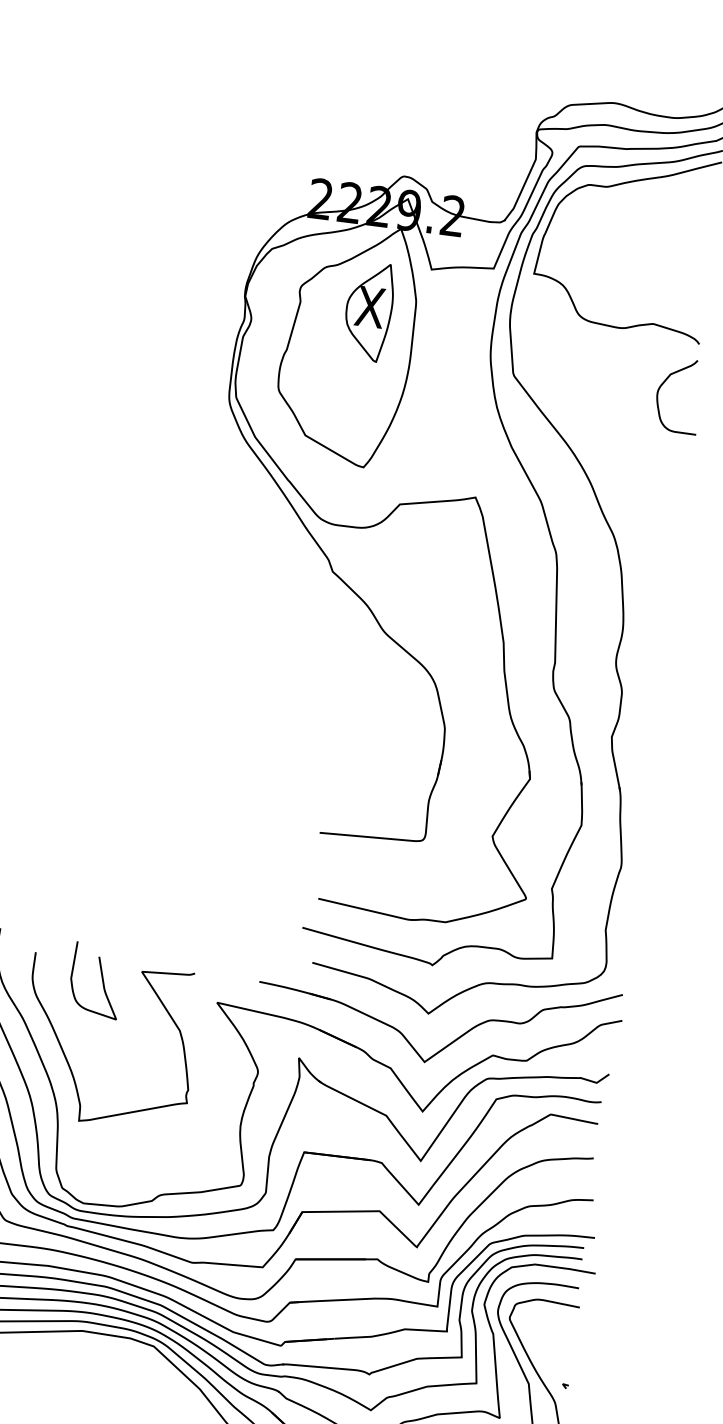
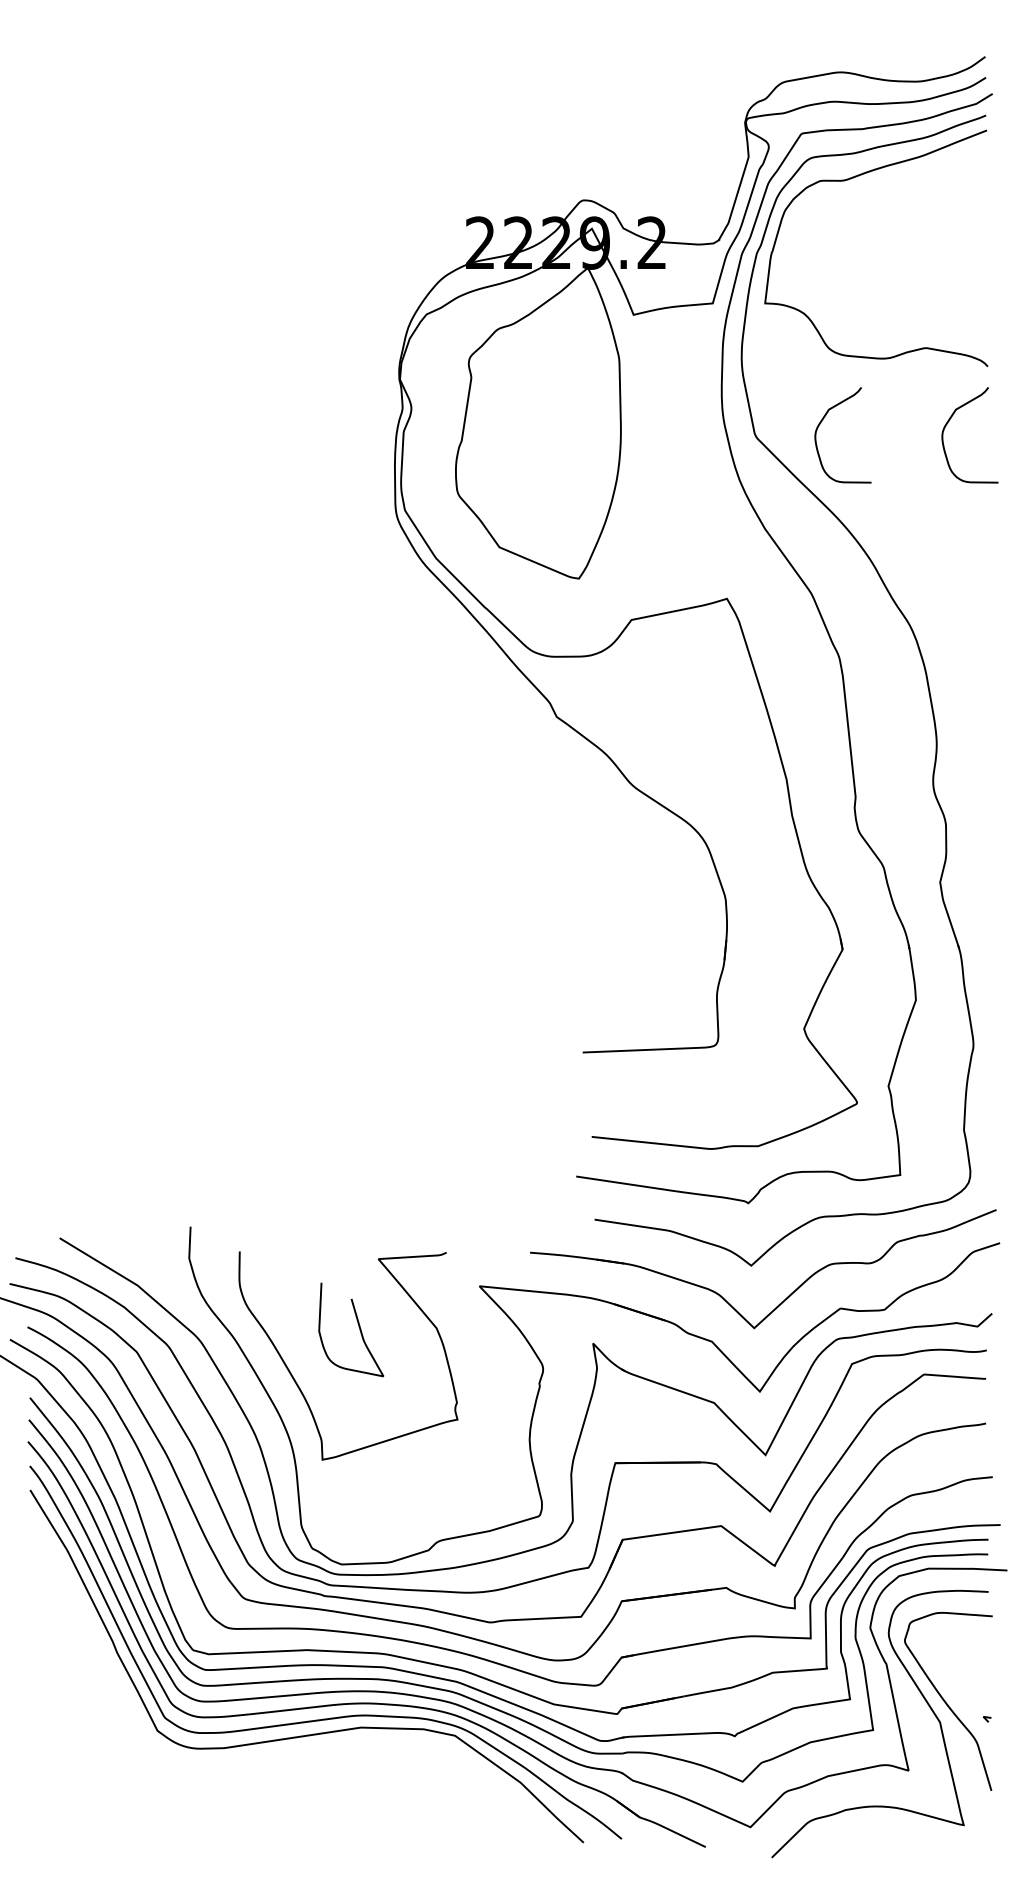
part: (369, 311) -> (560, 378), removed
curve: (566, 370) -> (822, 421), added
curve: (101, 979) -> (358, 1327), moved

